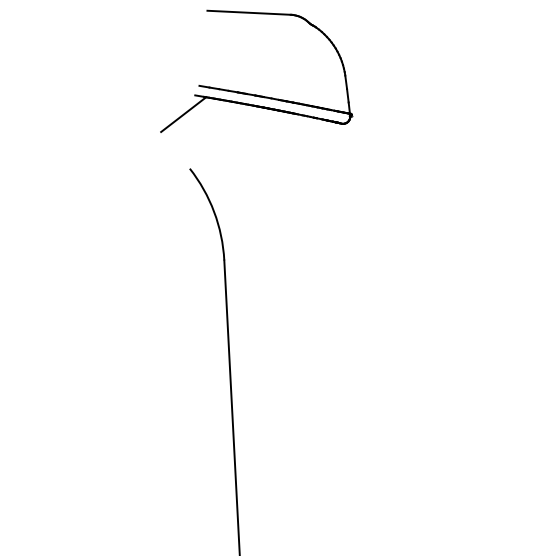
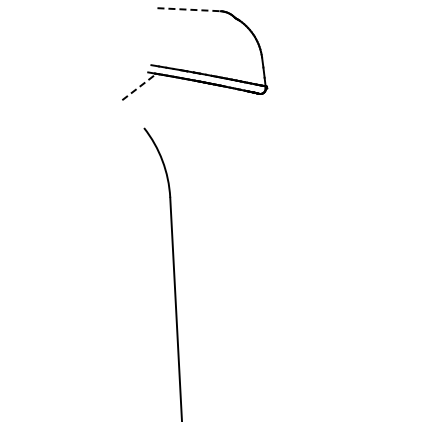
line: (249, 12) -> (189, 9), solid -> dashed
line: (183, 115) -> (139, 87), solid -> dashed

